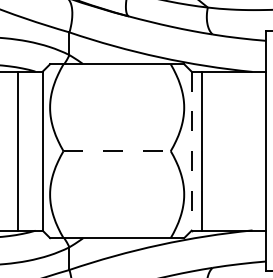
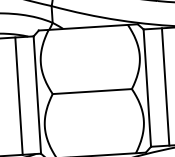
line: (201, 150) -> (165, 86), moved
line: (117, 151) -> (92, 91), dashed -> solid
line: (191, 151) -> (147, 88), dashed -> solid

